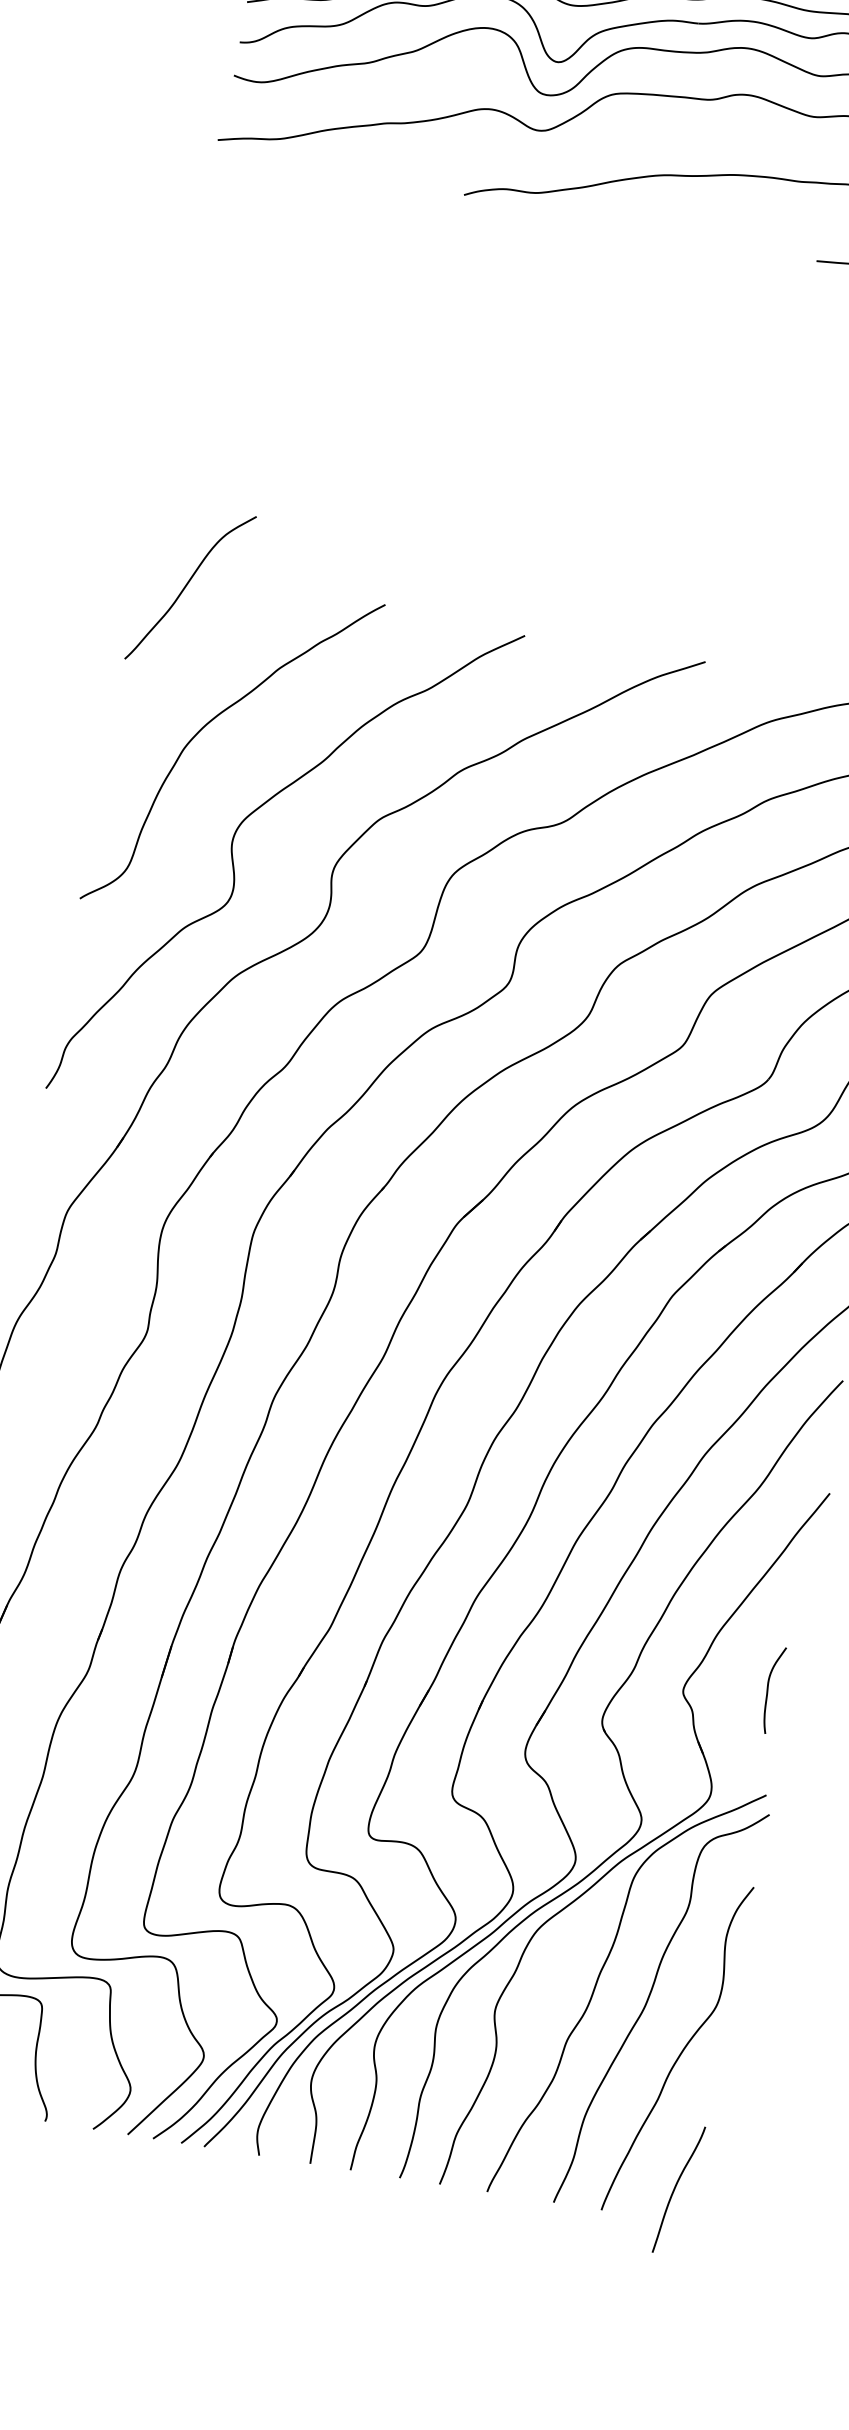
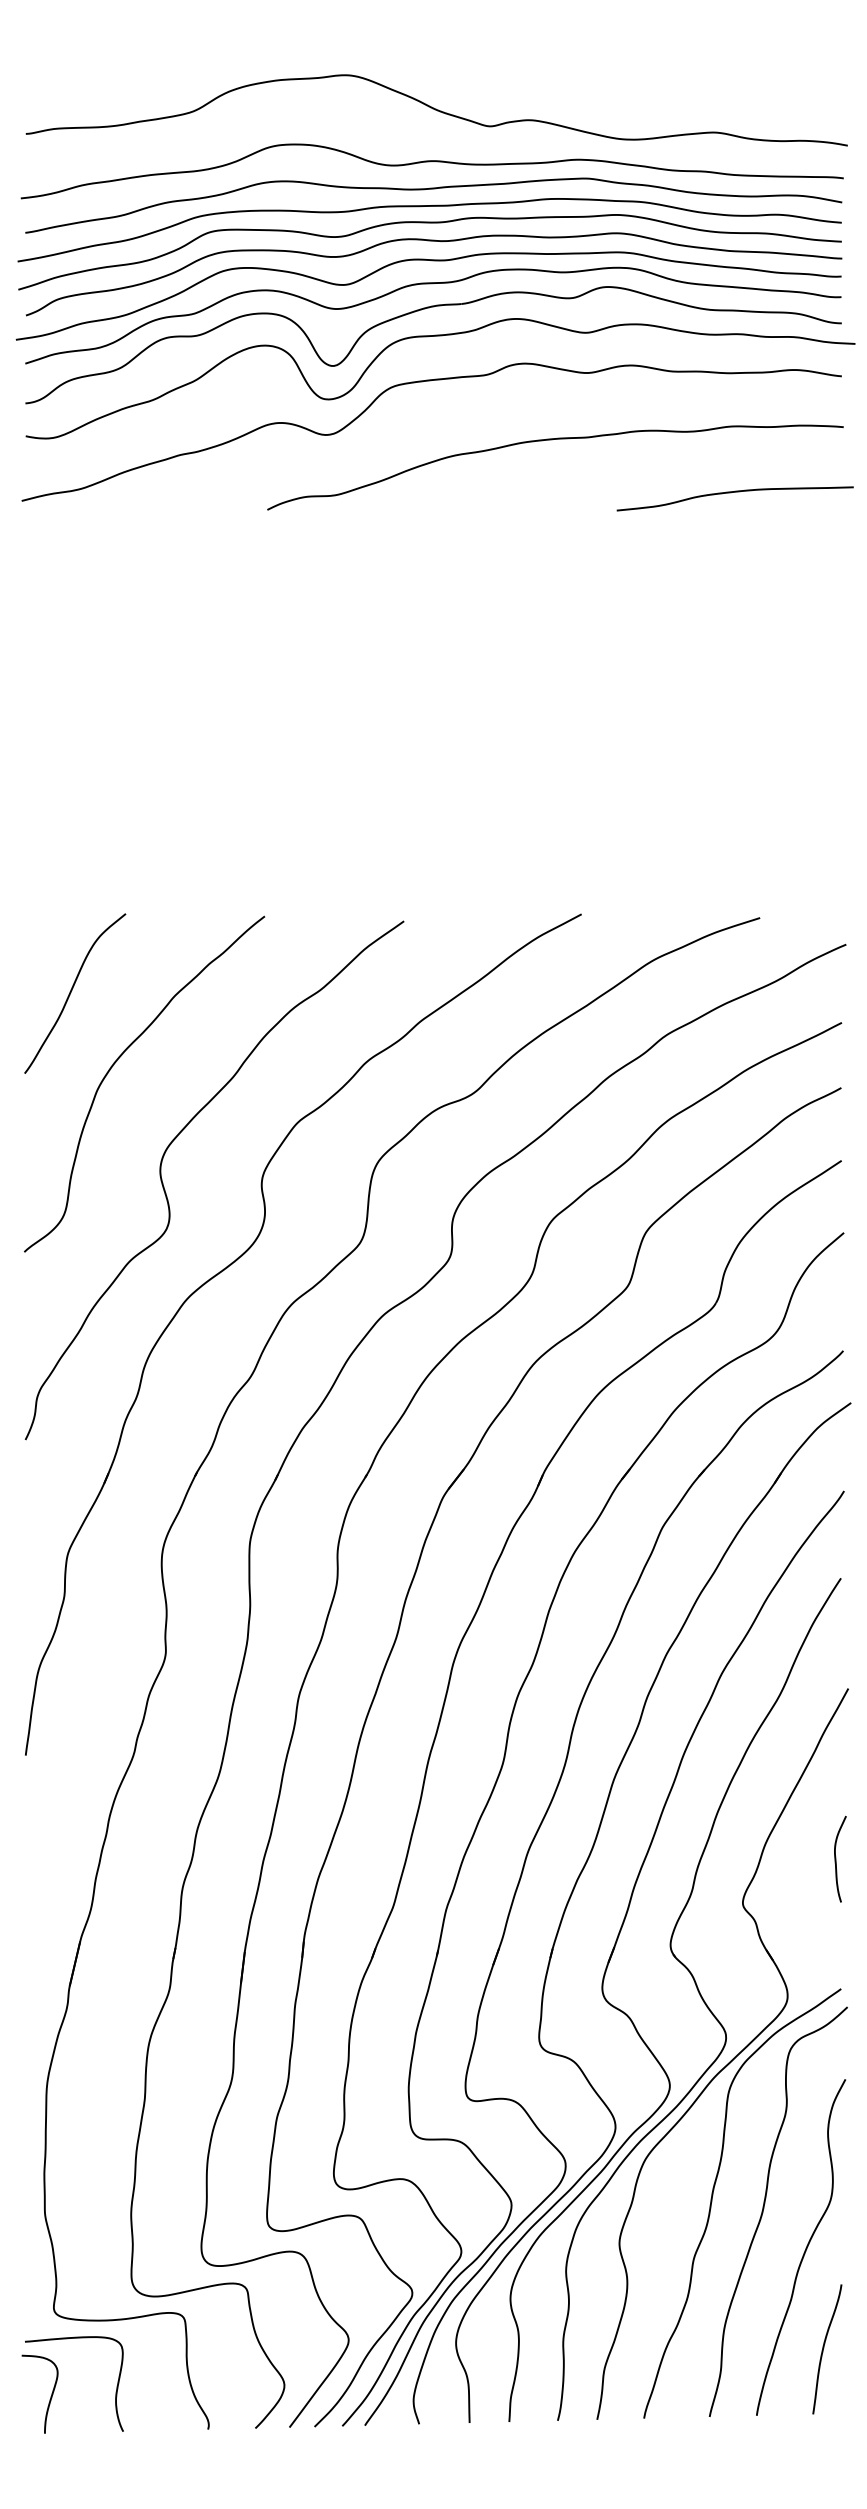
curve: (187, 585) -> (71, 992), moved
curve: (768, 1688) -> (836, 1858), moved
curve: (676, 2188) -> (824, 2348), moved

